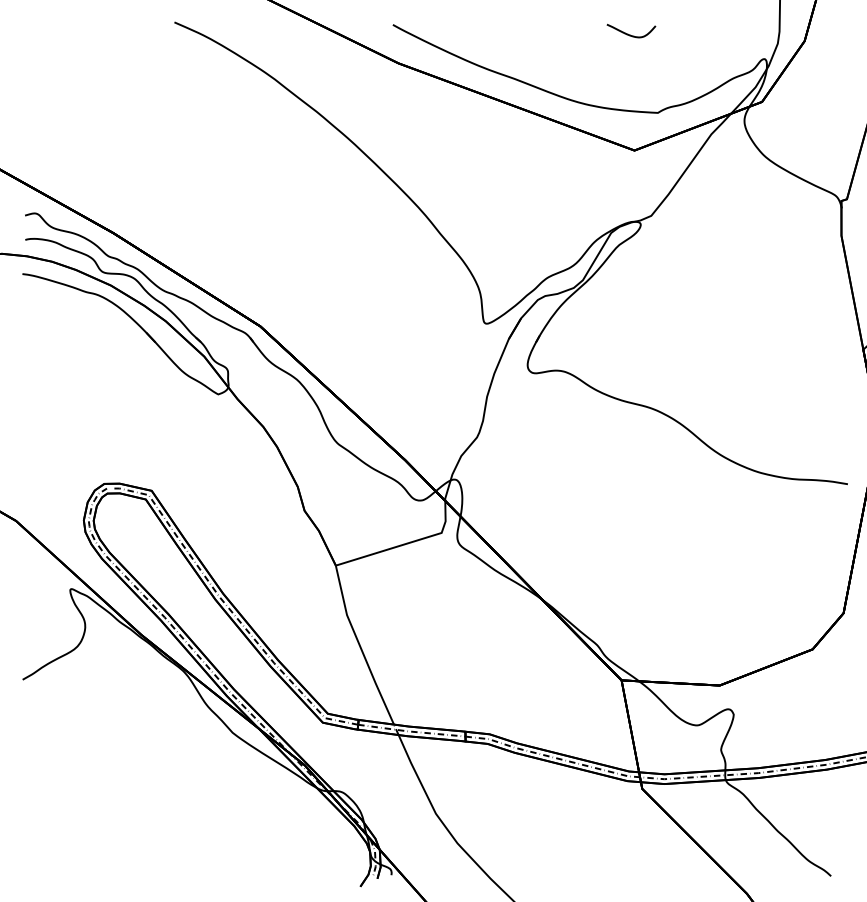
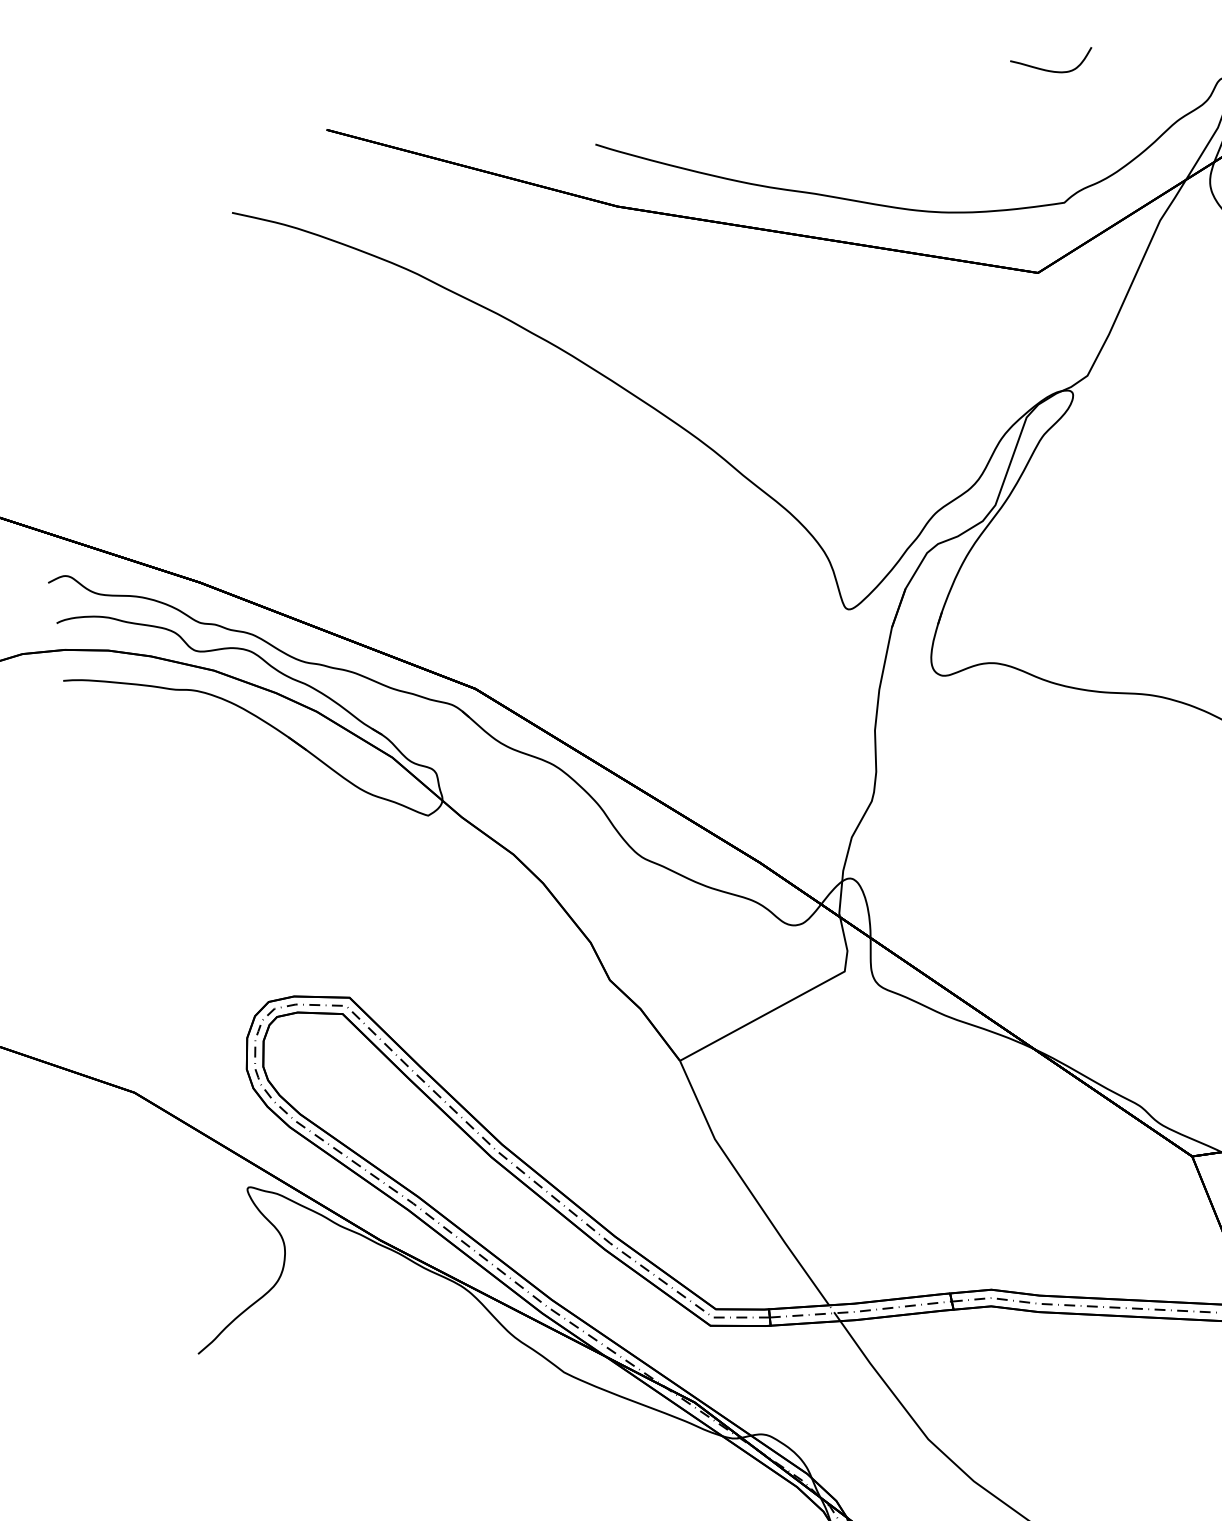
curve: (630, 34) -> (1052, 69), moved

